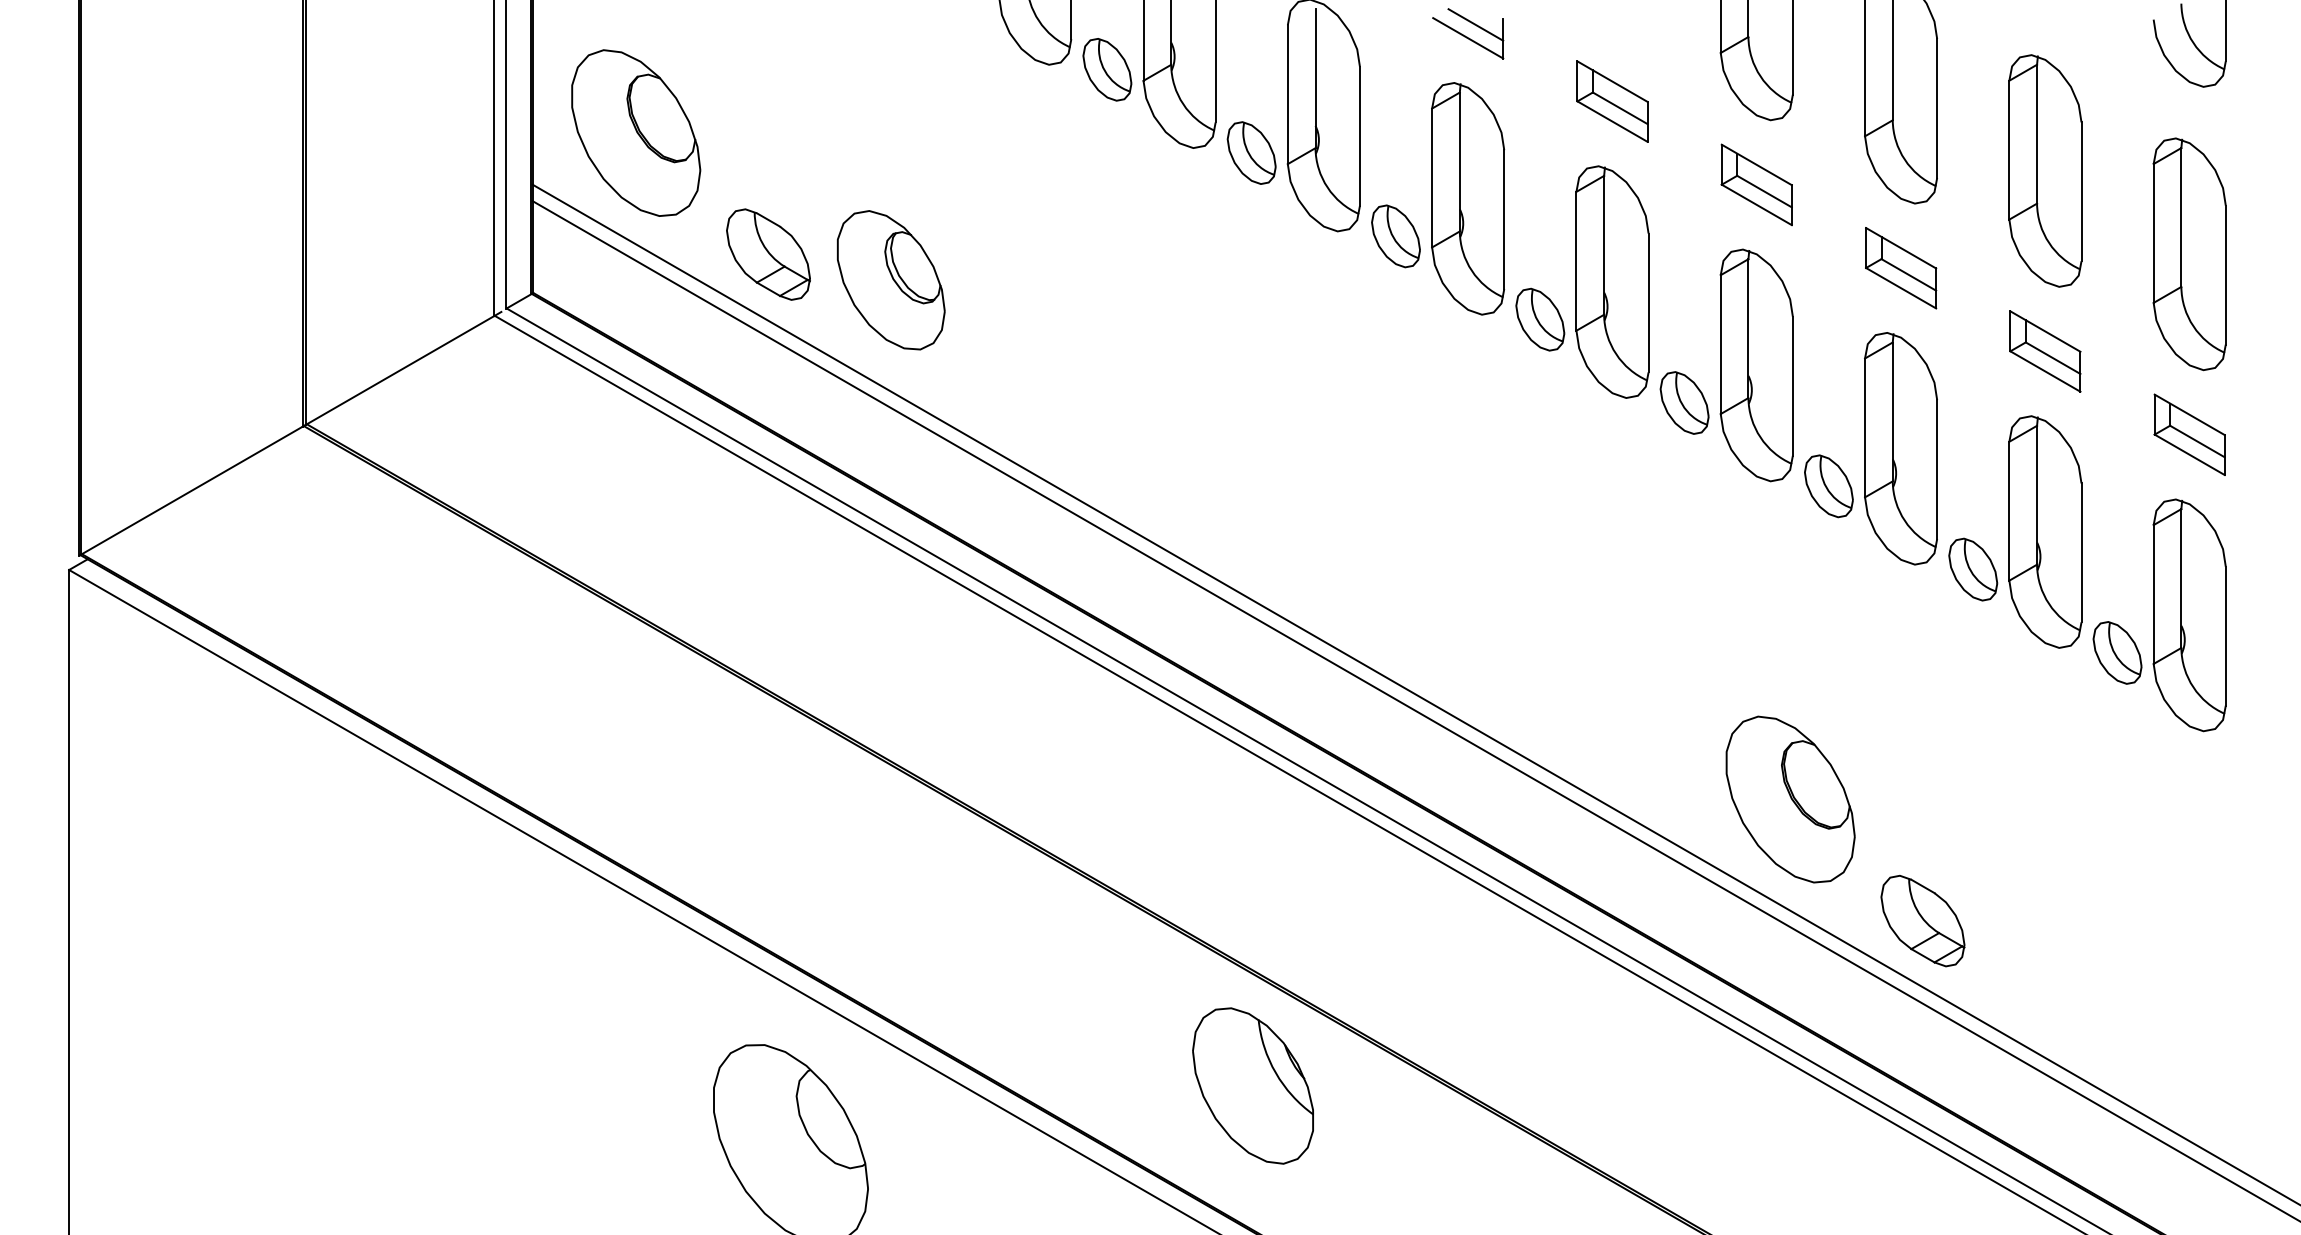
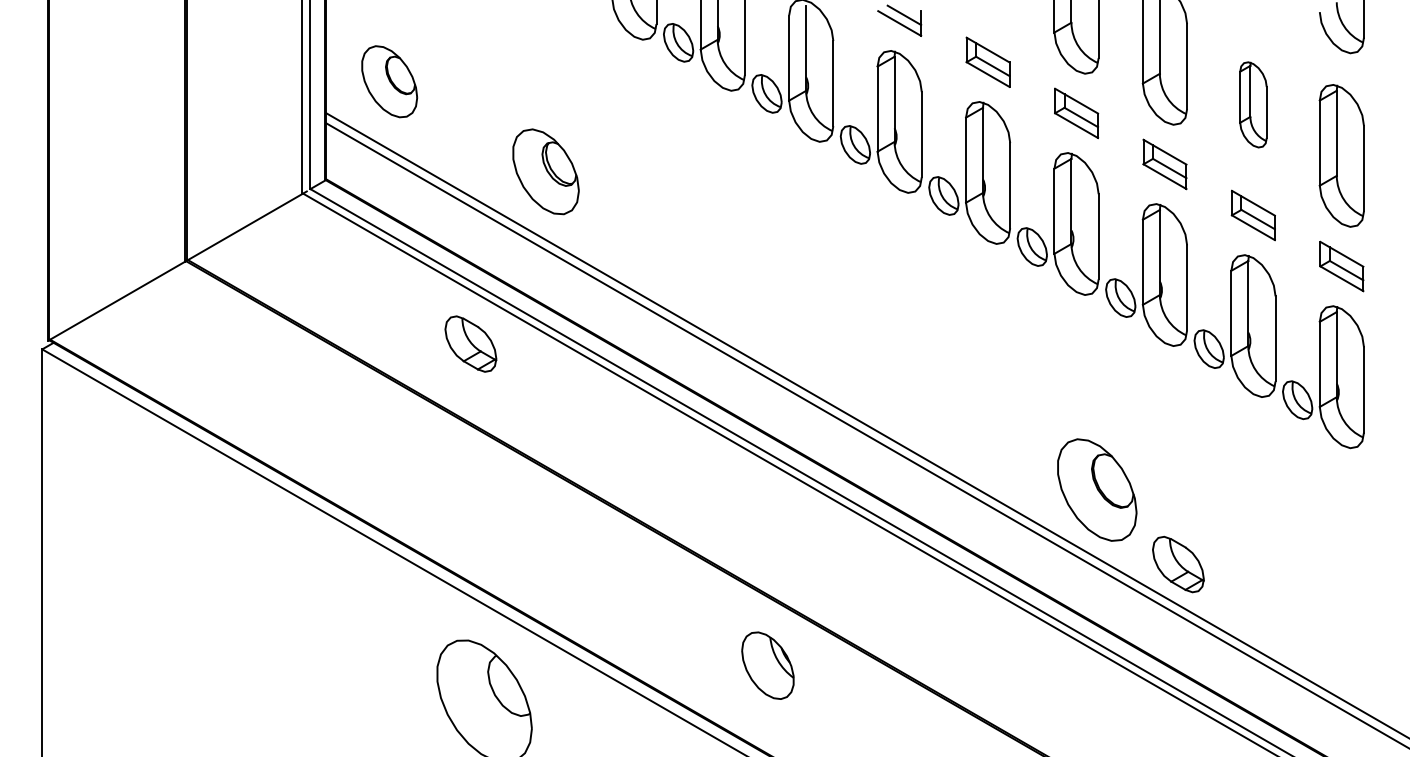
part: (635, 132) -> (389, 81), size x0.7
part: (2045, 170) -> (1253, 104), size x0.6
part: (767, 253) -> (470, 343), moved
part: (1252, 1085) -> (767, 665), size x0.7

